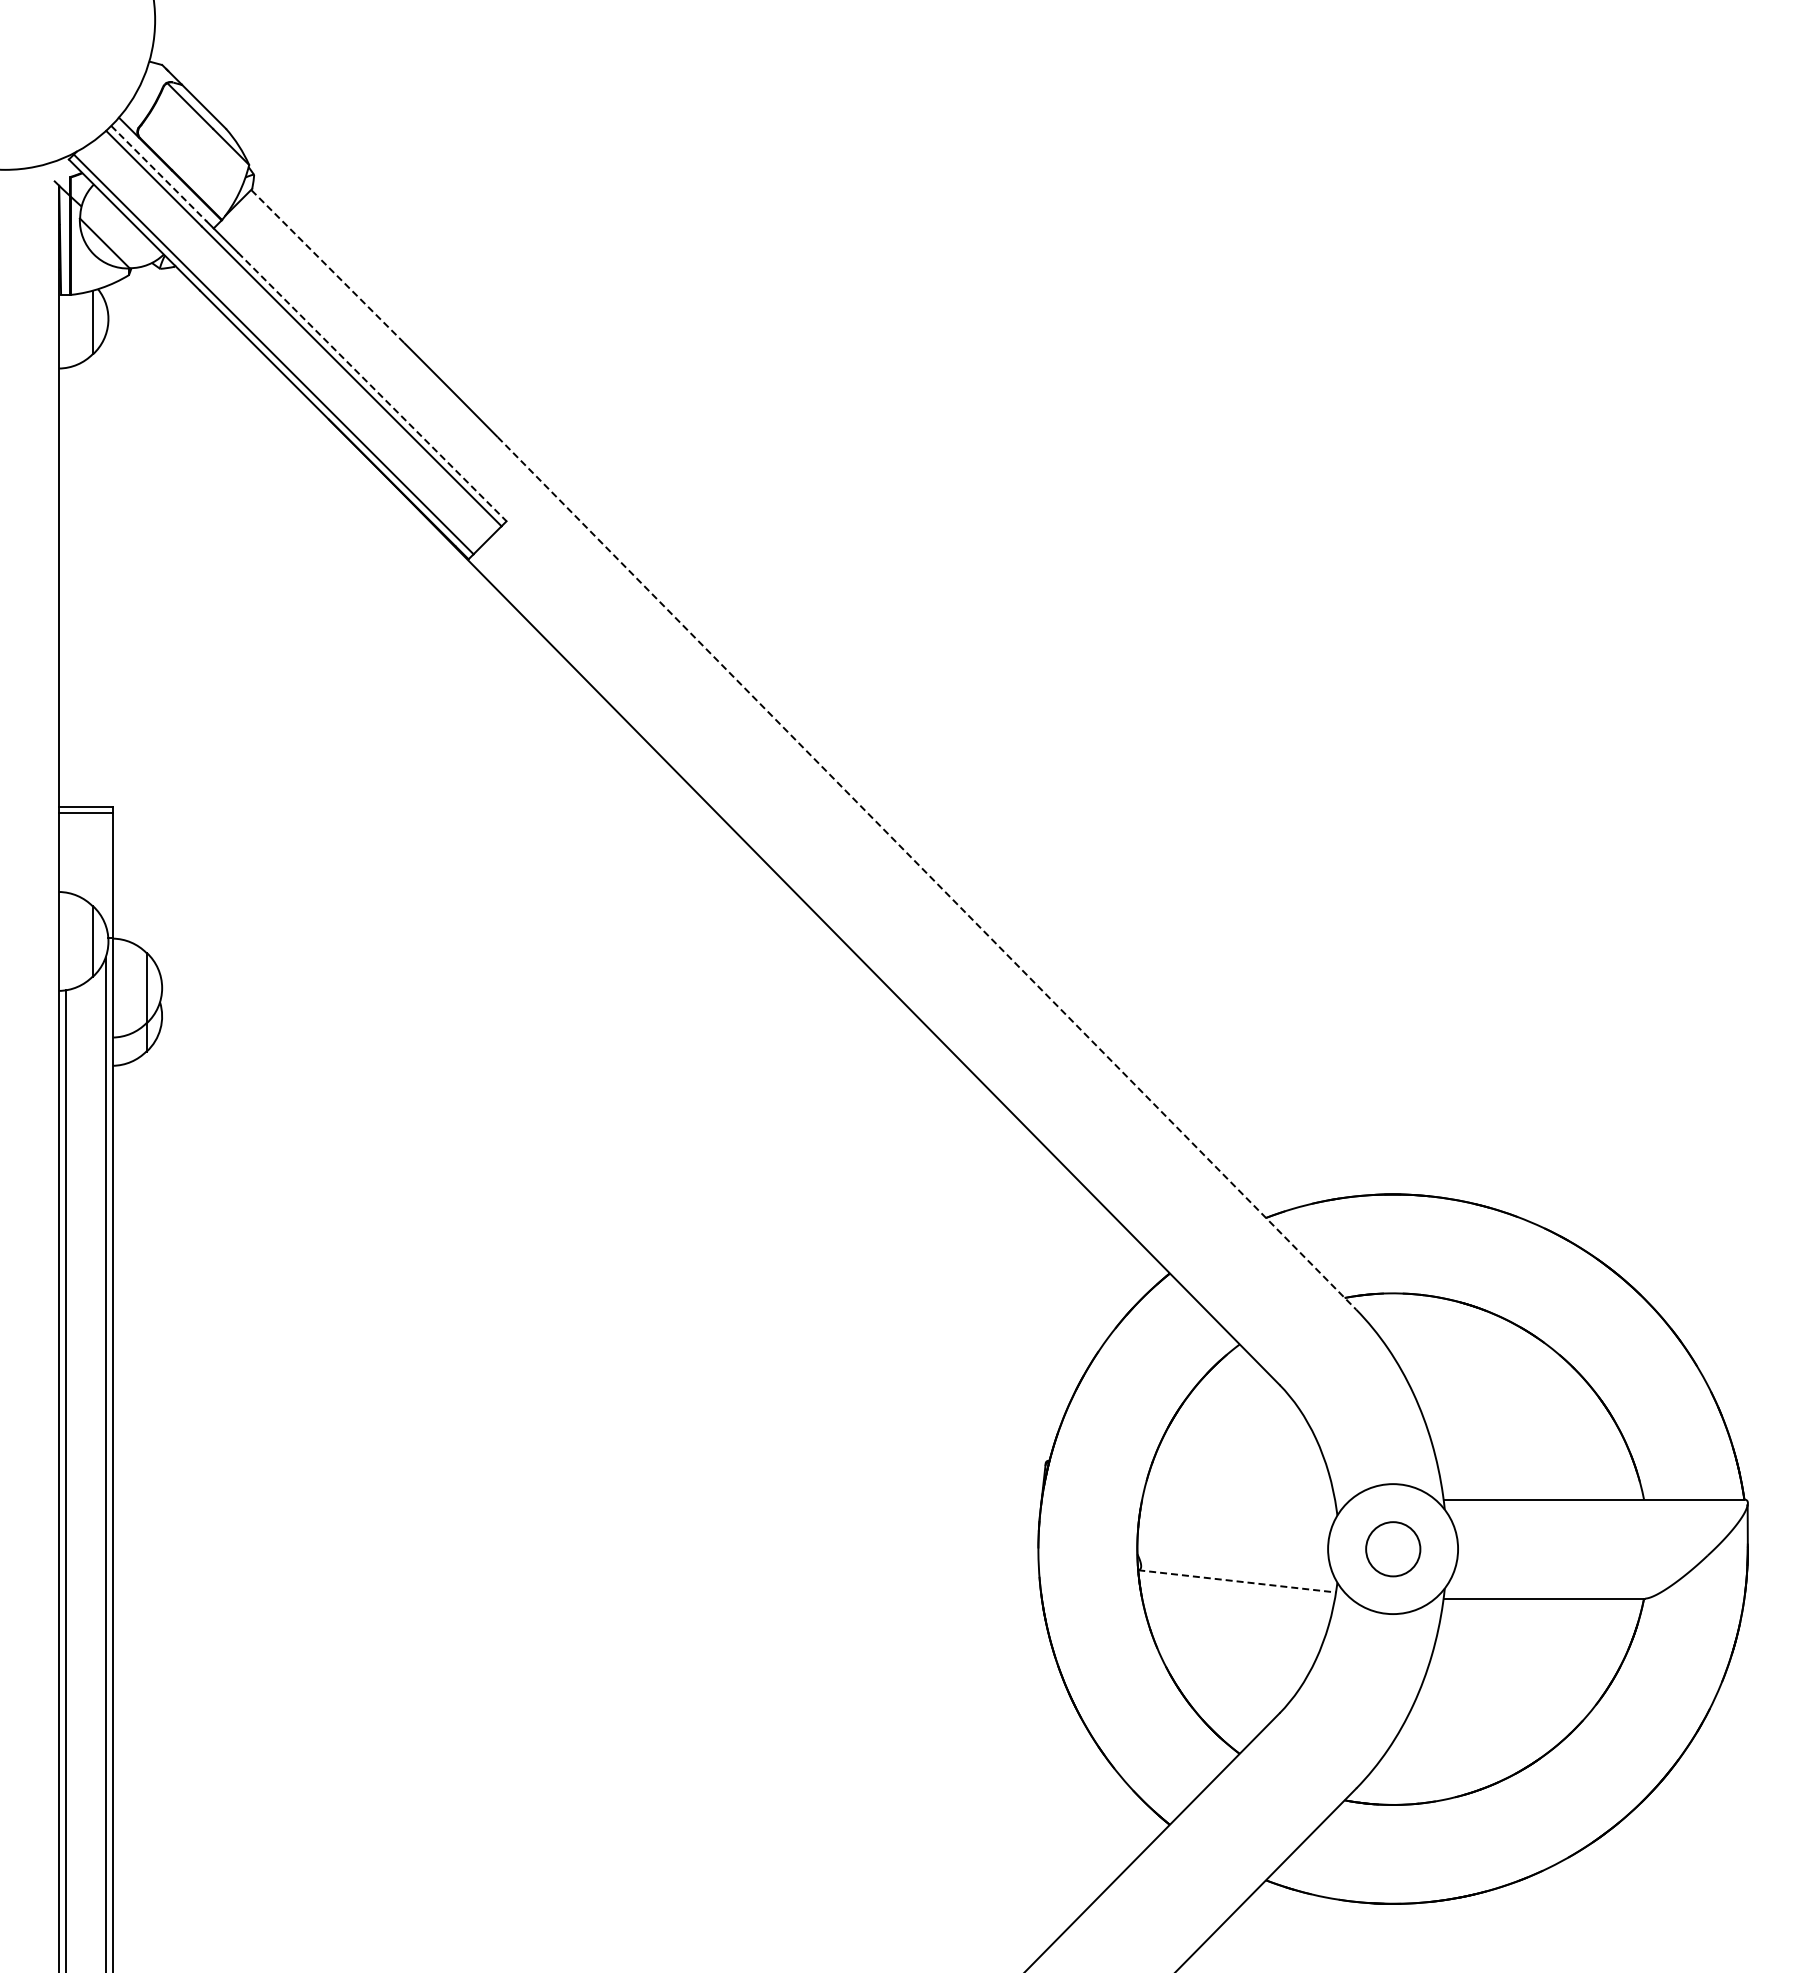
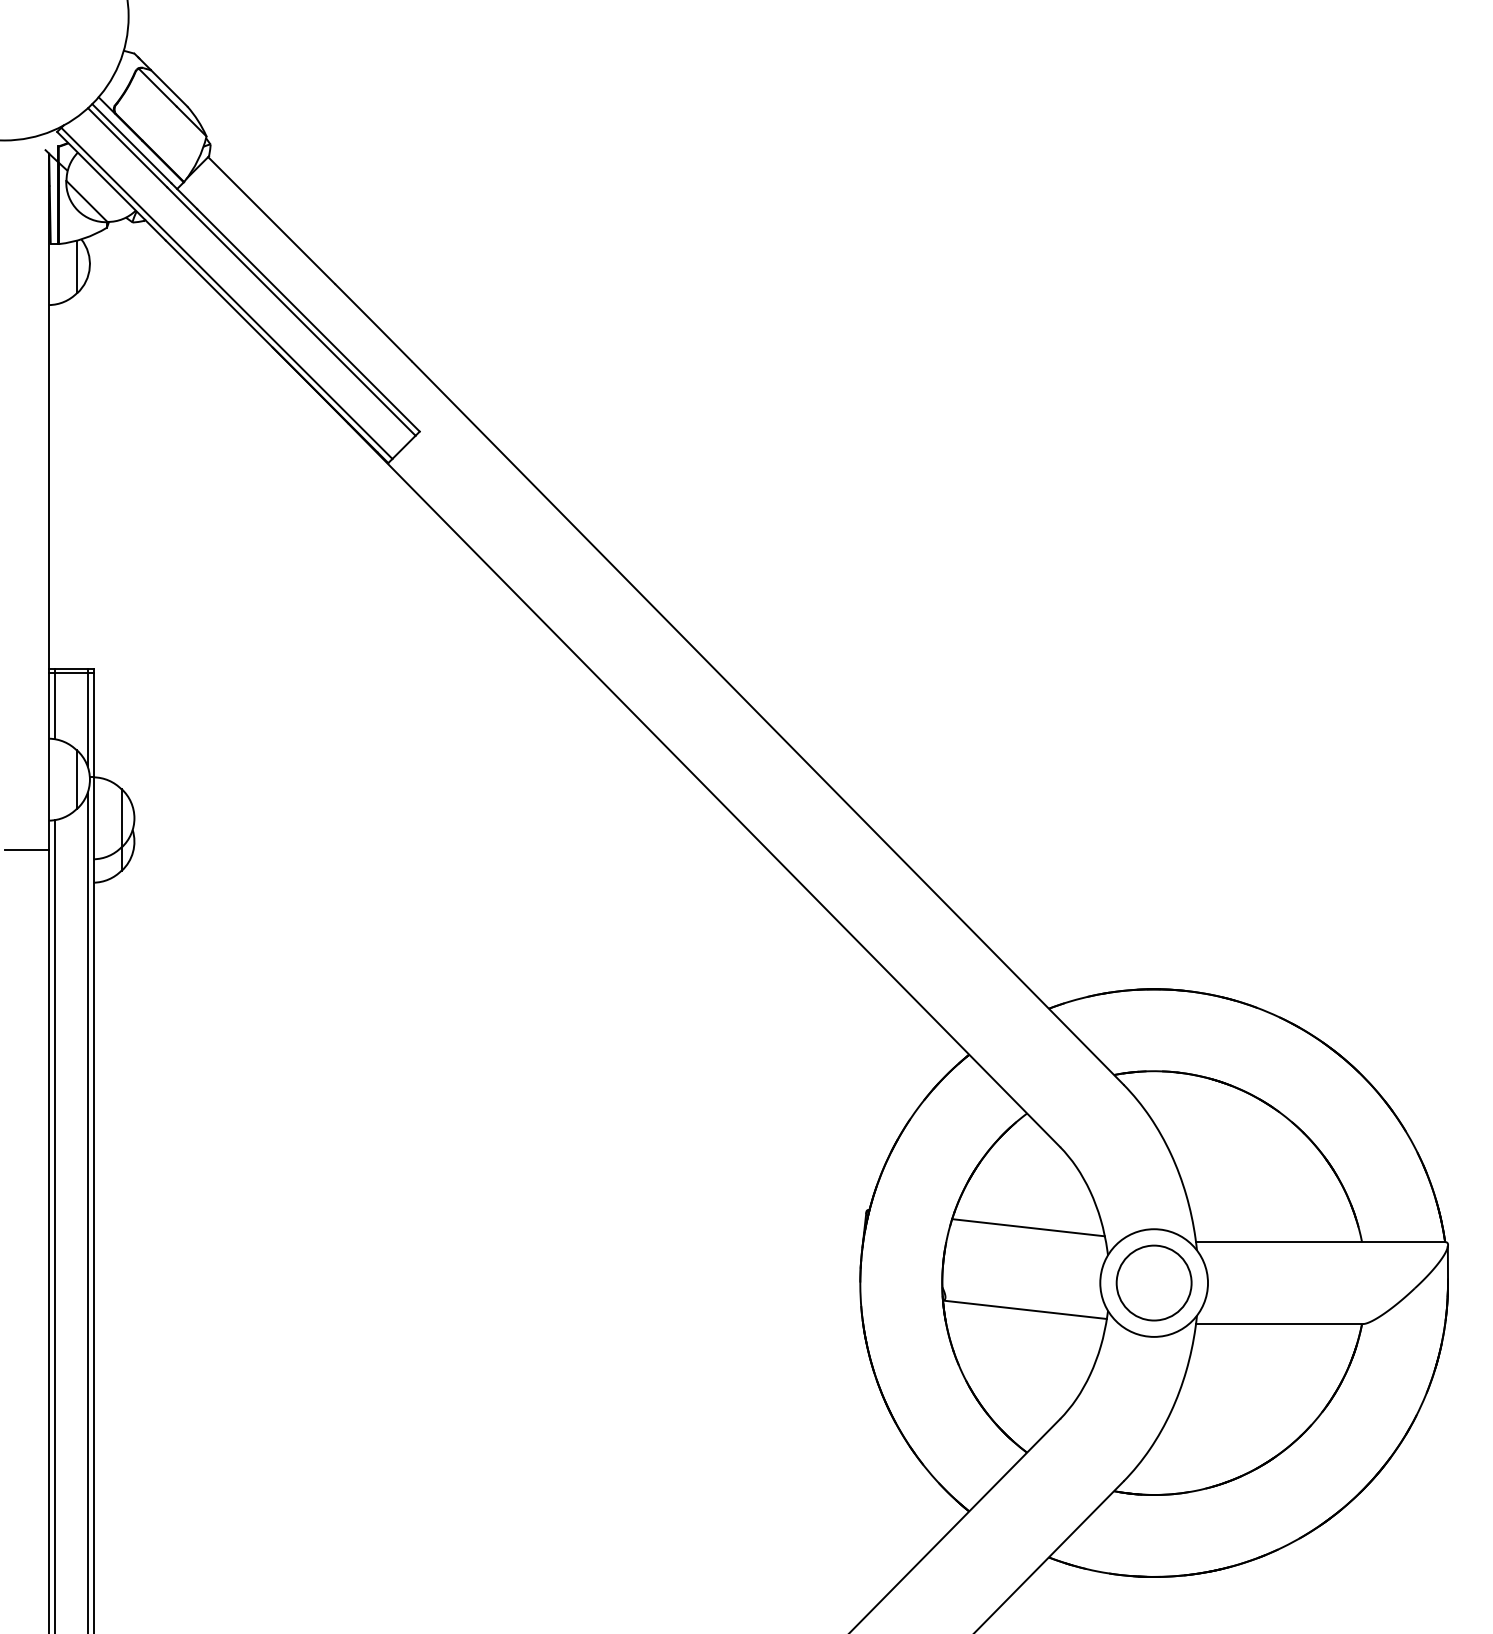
line: (159, 173) -> (132, 143), dashed -> solid
line: (327, 266) -> (271, 220), dashed -> solid
line: (372, 386) -> (308, 319), dashed -> solid
line: (66, 849) -> (55, 703), added
line: (105, 866) -> (87, 717), added
line: (927, 873) -> (768, 723), dashed -> solid
line: (32, 1026) -> (27, 850), added
line: (1241, 1481) -> (1028, 1227), added
circle: (1393, 1549) -> (1154, 1283), size x1.67
line: (1237, 1581) -> (1025, 1309), dashed -> solid

